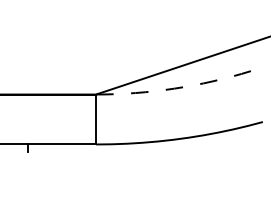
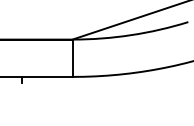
arc: (174, 88) -> (131, 35), dashed -> solid

